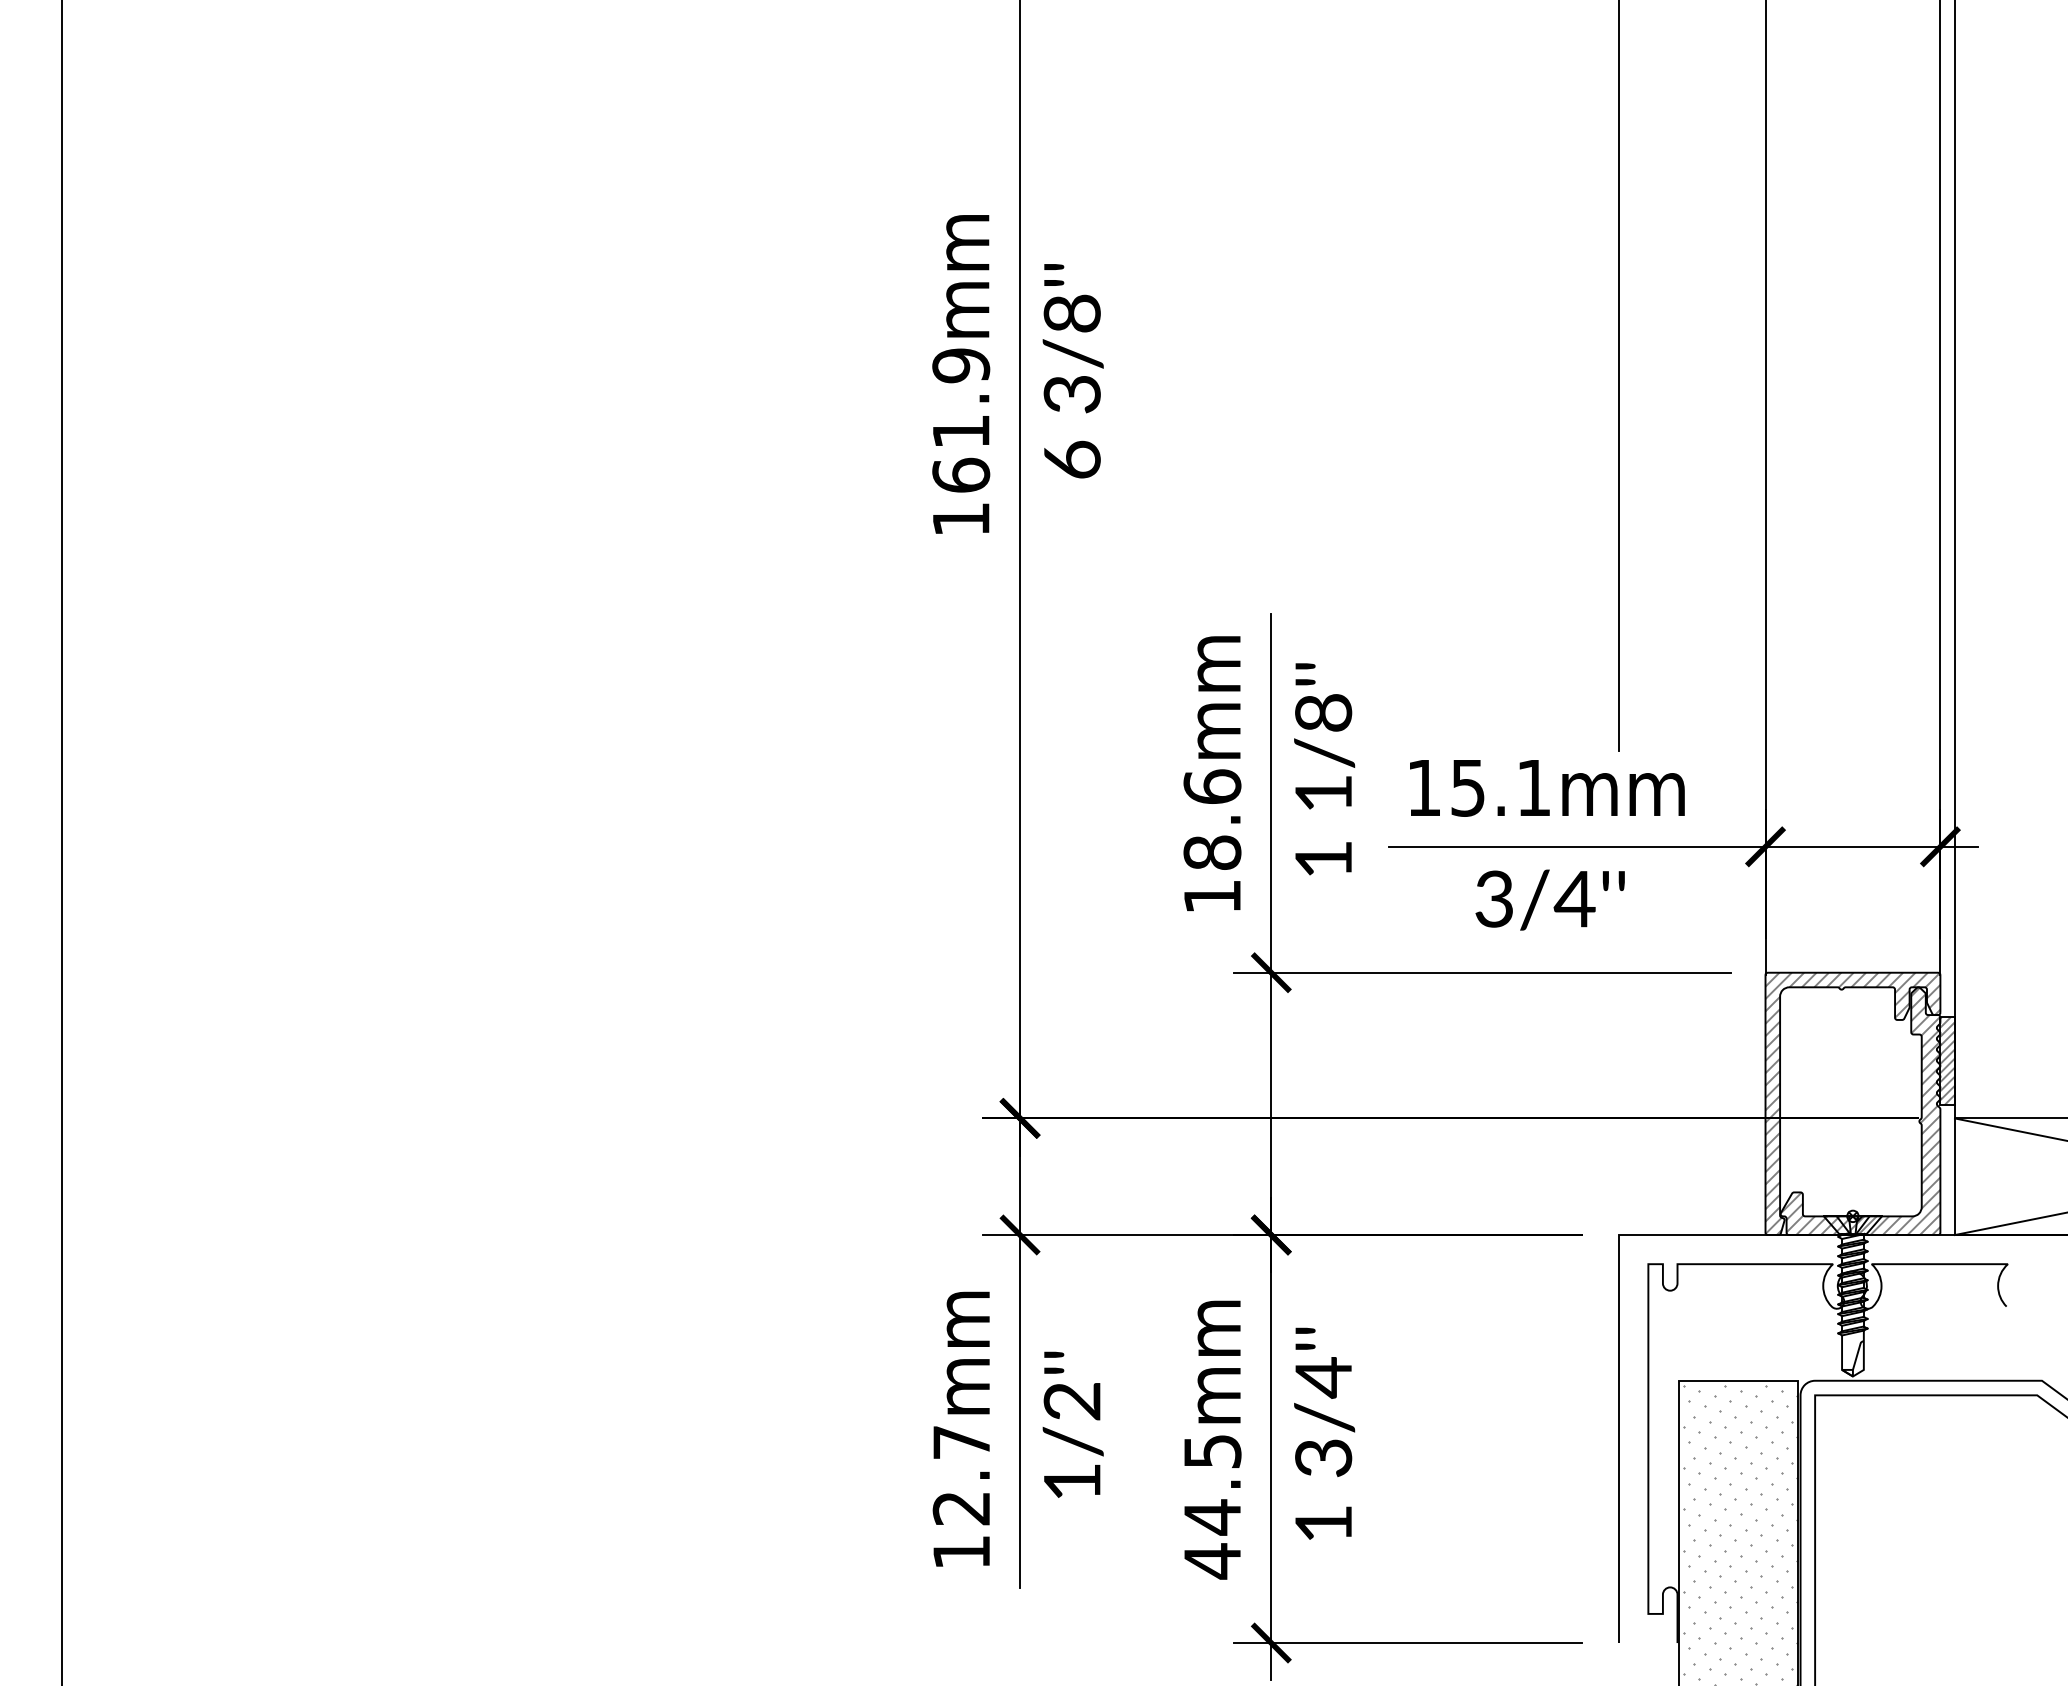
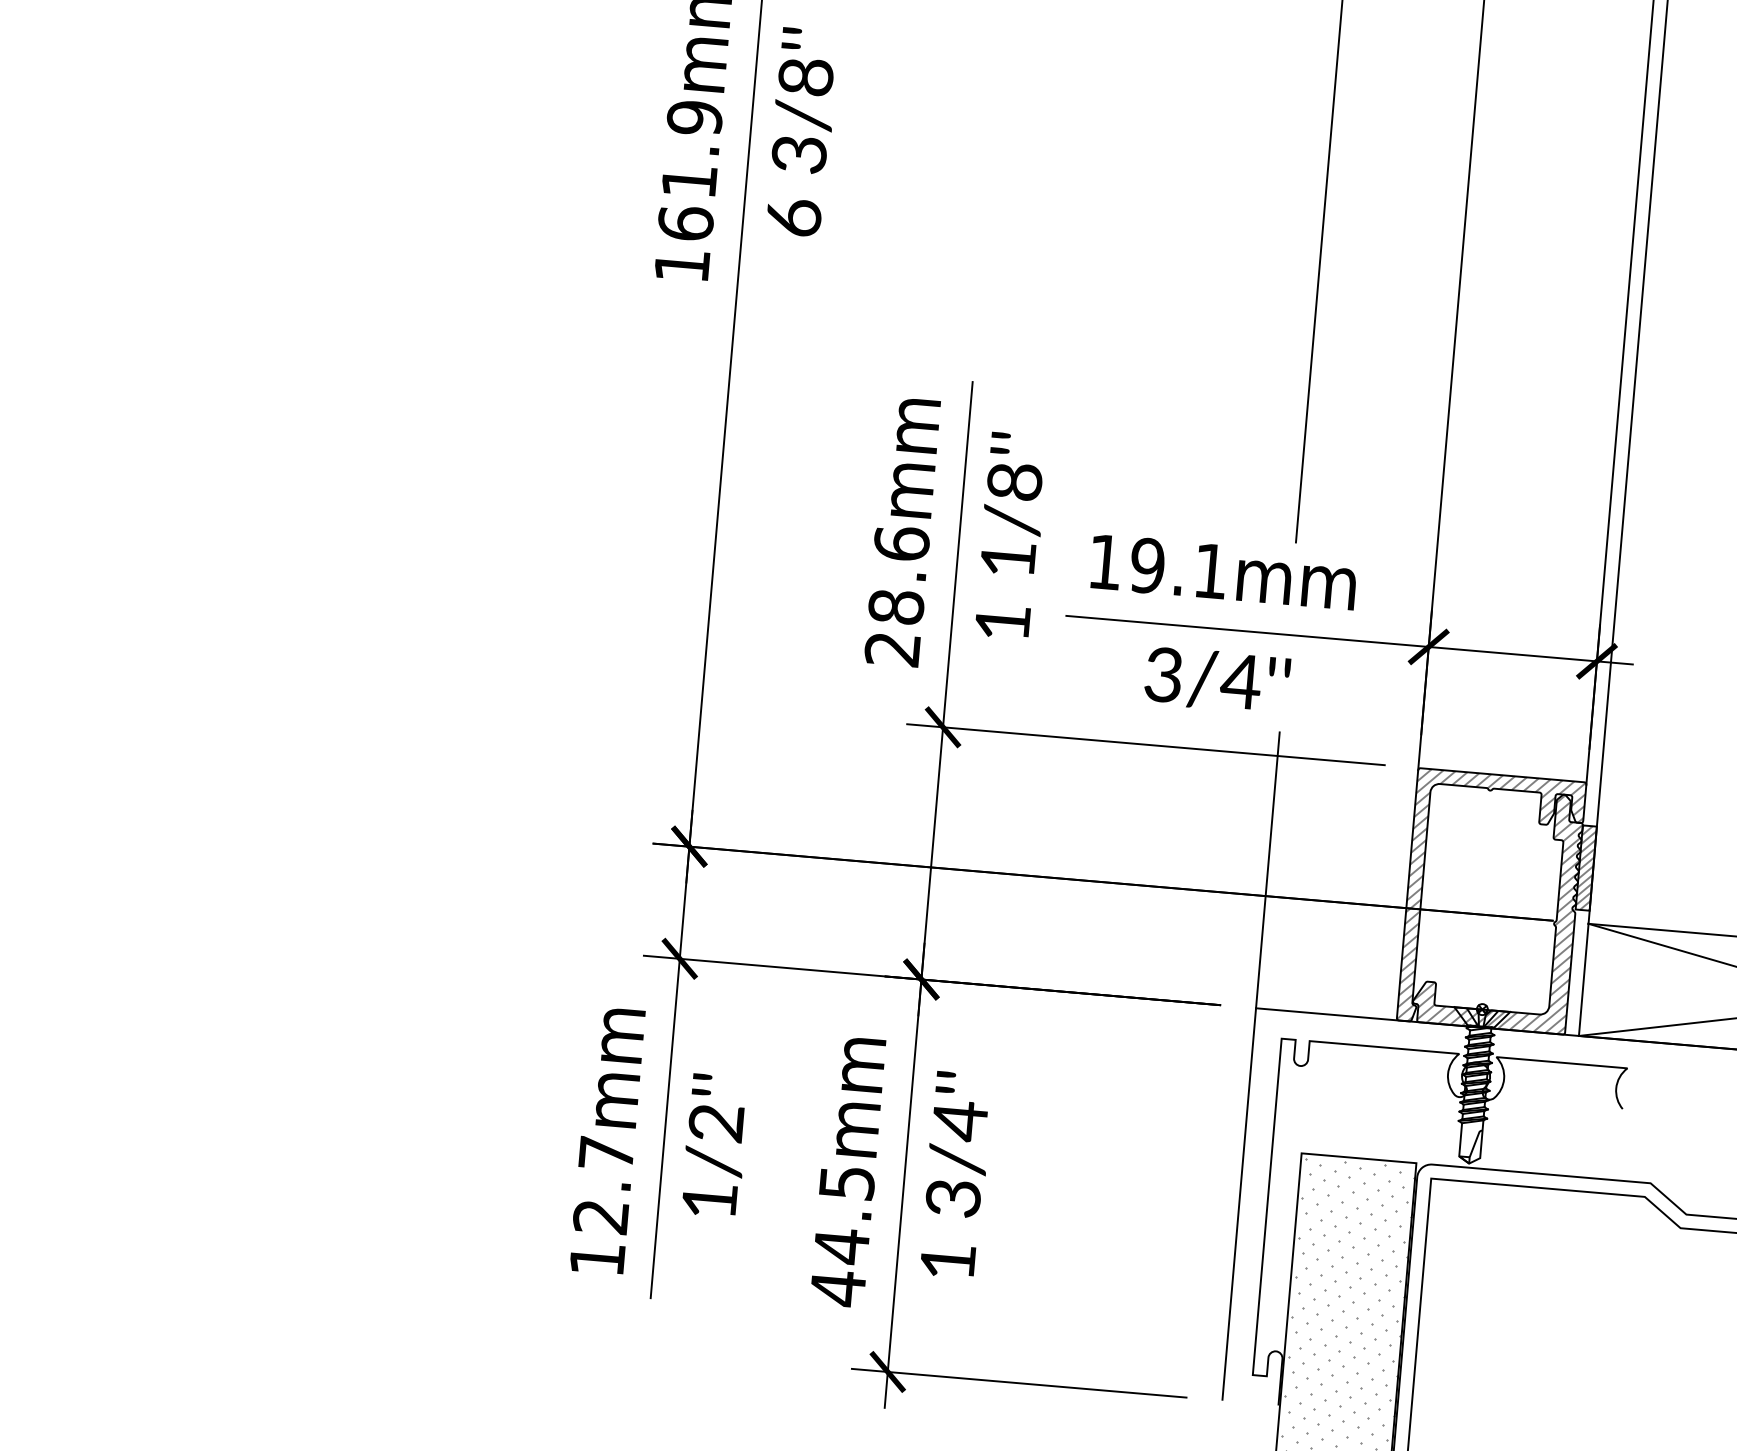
text: (1467, 787) -> (1147, 565), 15.1mm -> 19.1mm
text: (1211, 897) -> (891, 650), 18.6mm -> 28.6mm
line: (1619, 1091) -> (1268, 870), added

